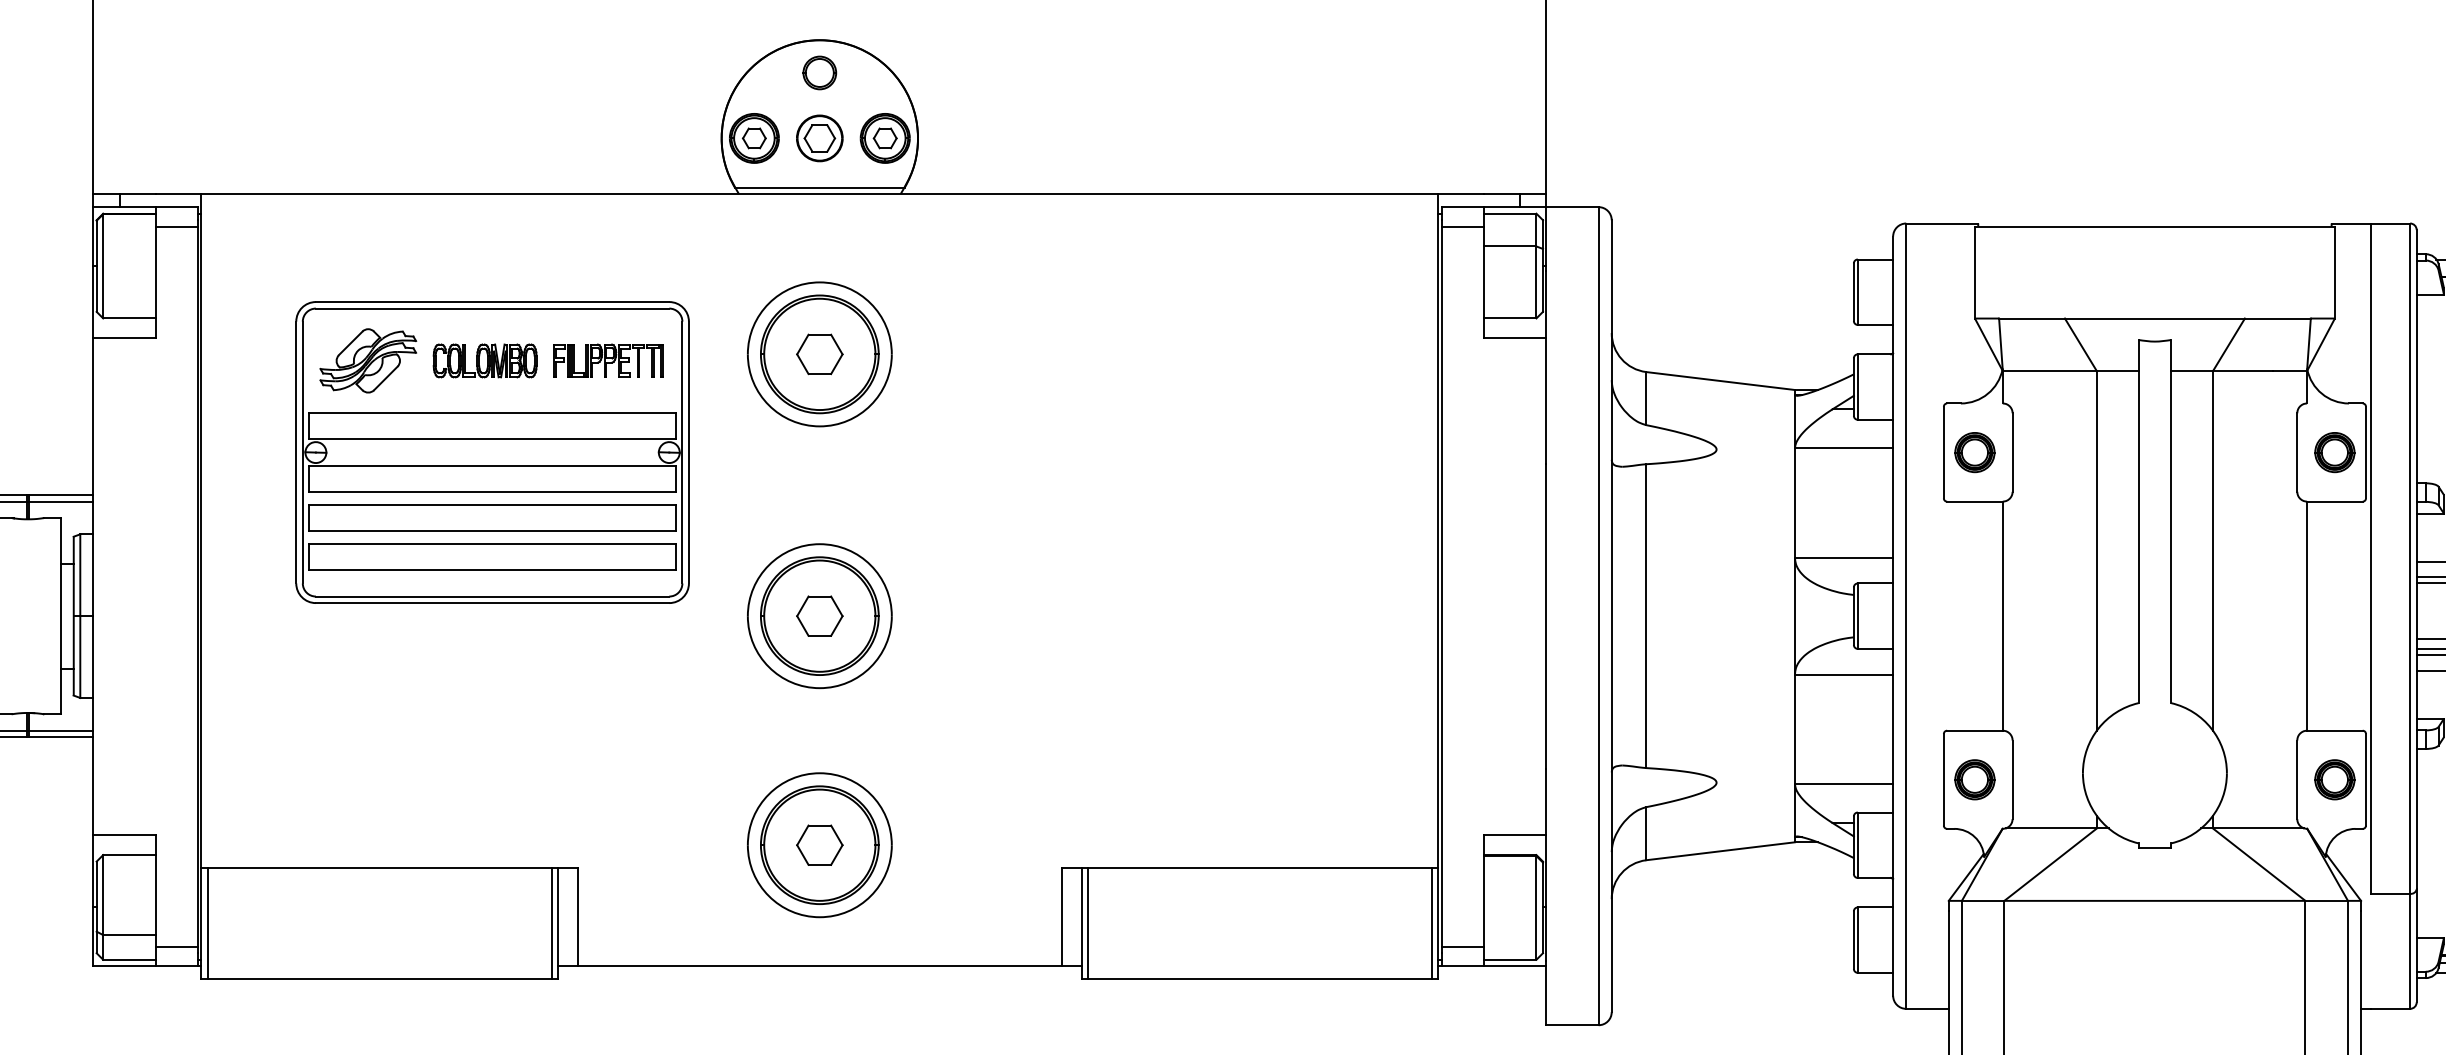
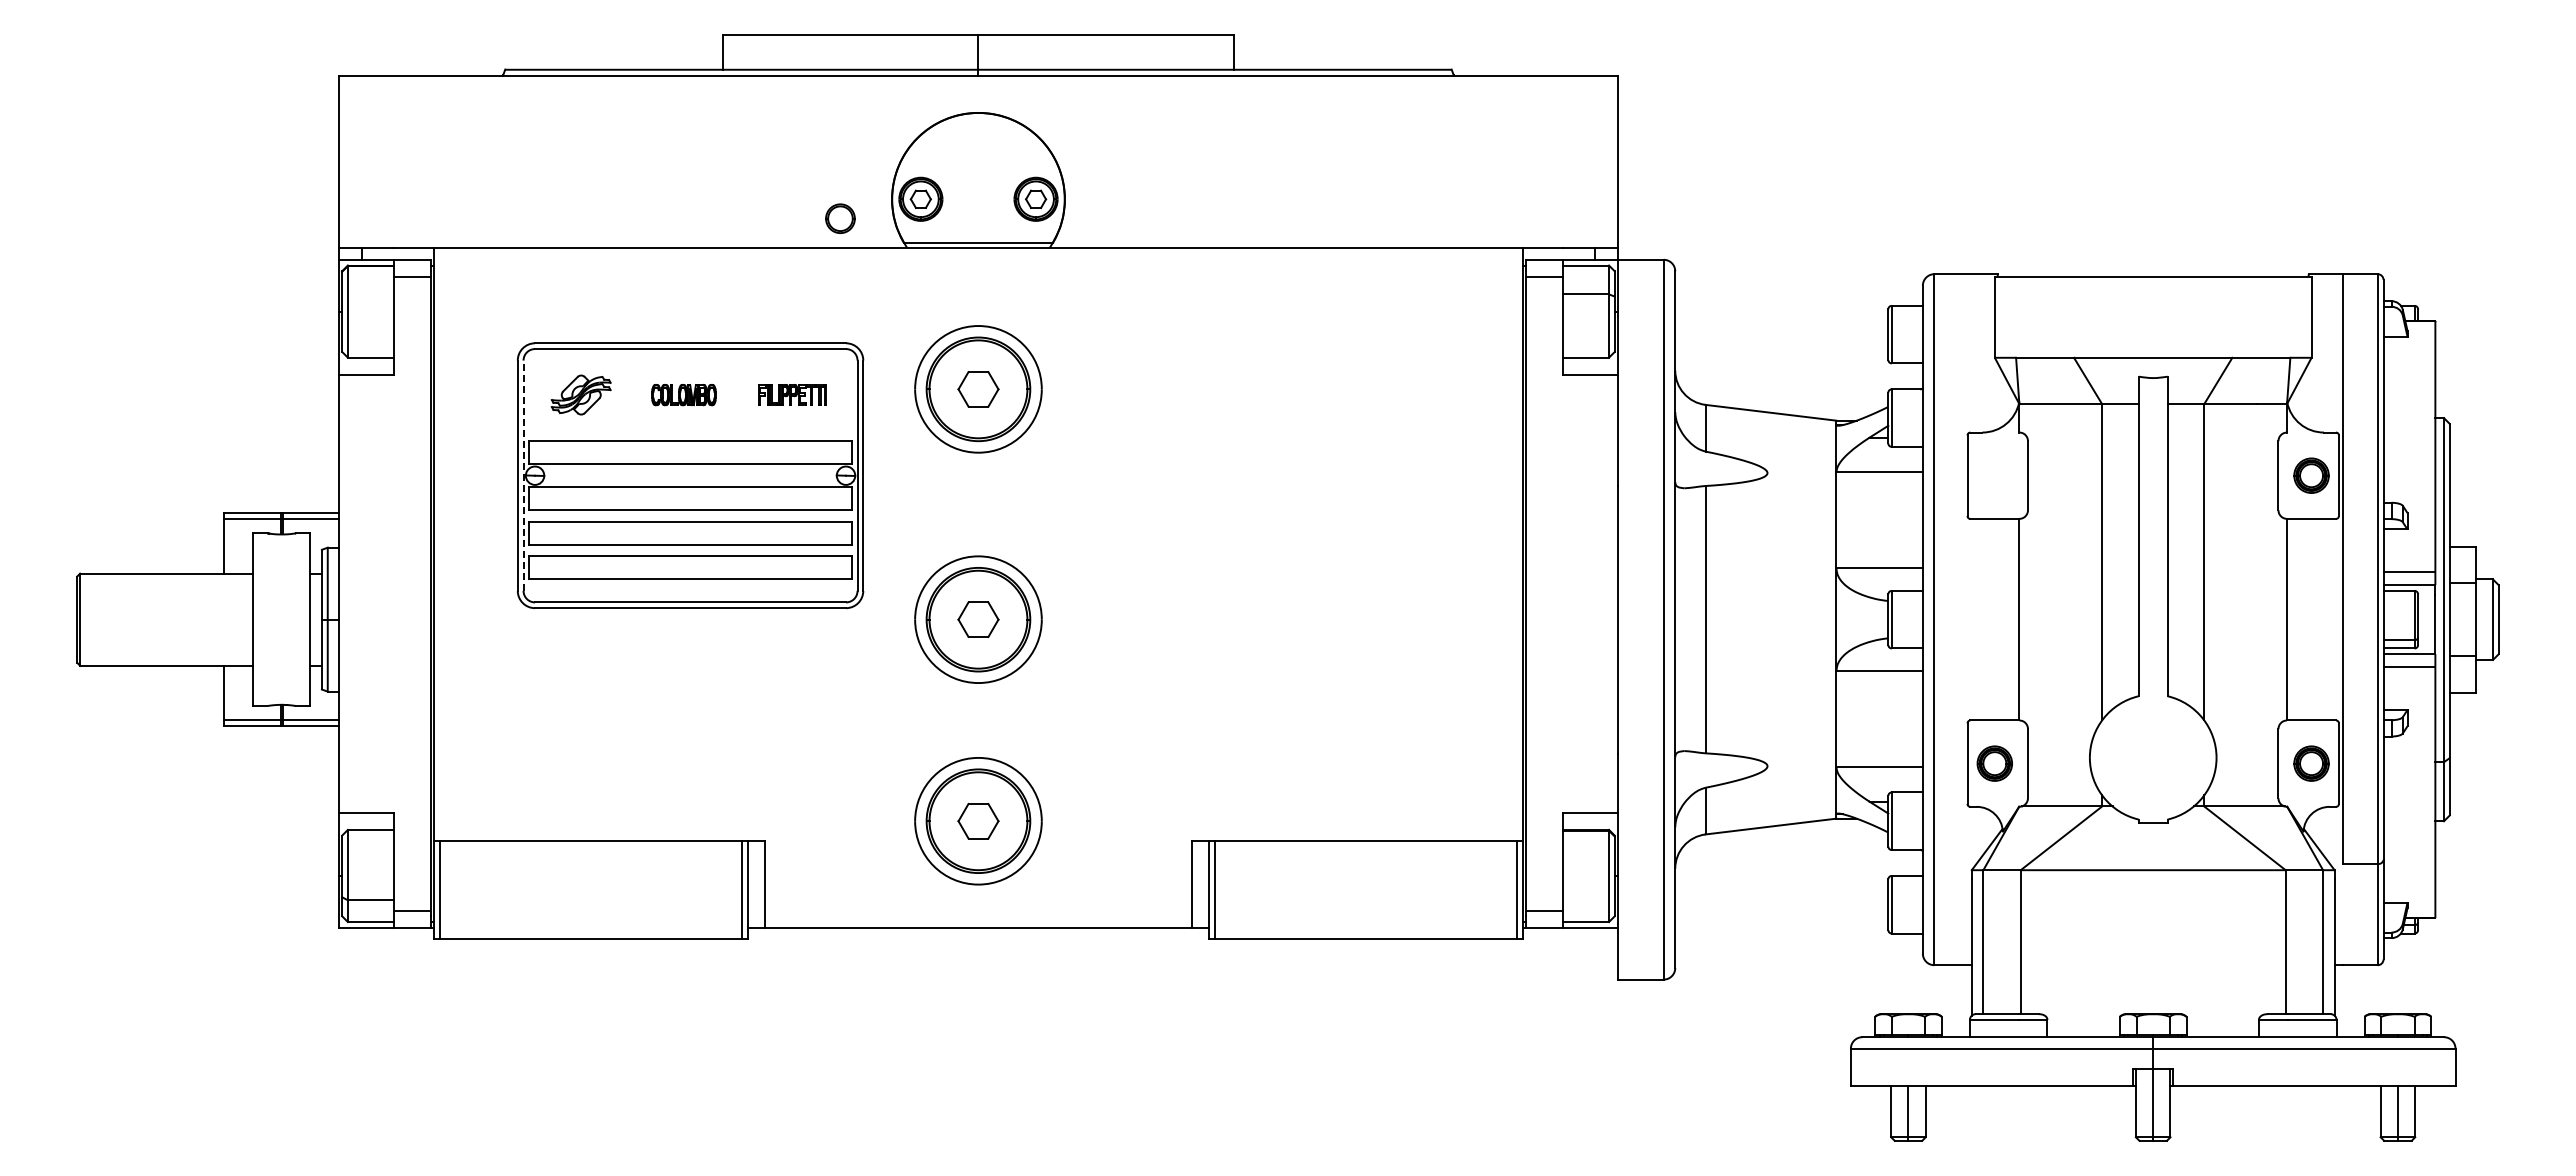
part: (819, 72) -> (840, 218), moved
part: (819, 138) -> (978, 199), removed
part: (368, 360) -> (581, 394), size x0.7
part: (484, 360) -> (683, 394), size x0.7
part: (608, 360) -> (792, 394), size x0.7
line: (302, 452) -> (523, 475), solid -> dashed
part: (1974, 452) -> (1994, 475), removed

